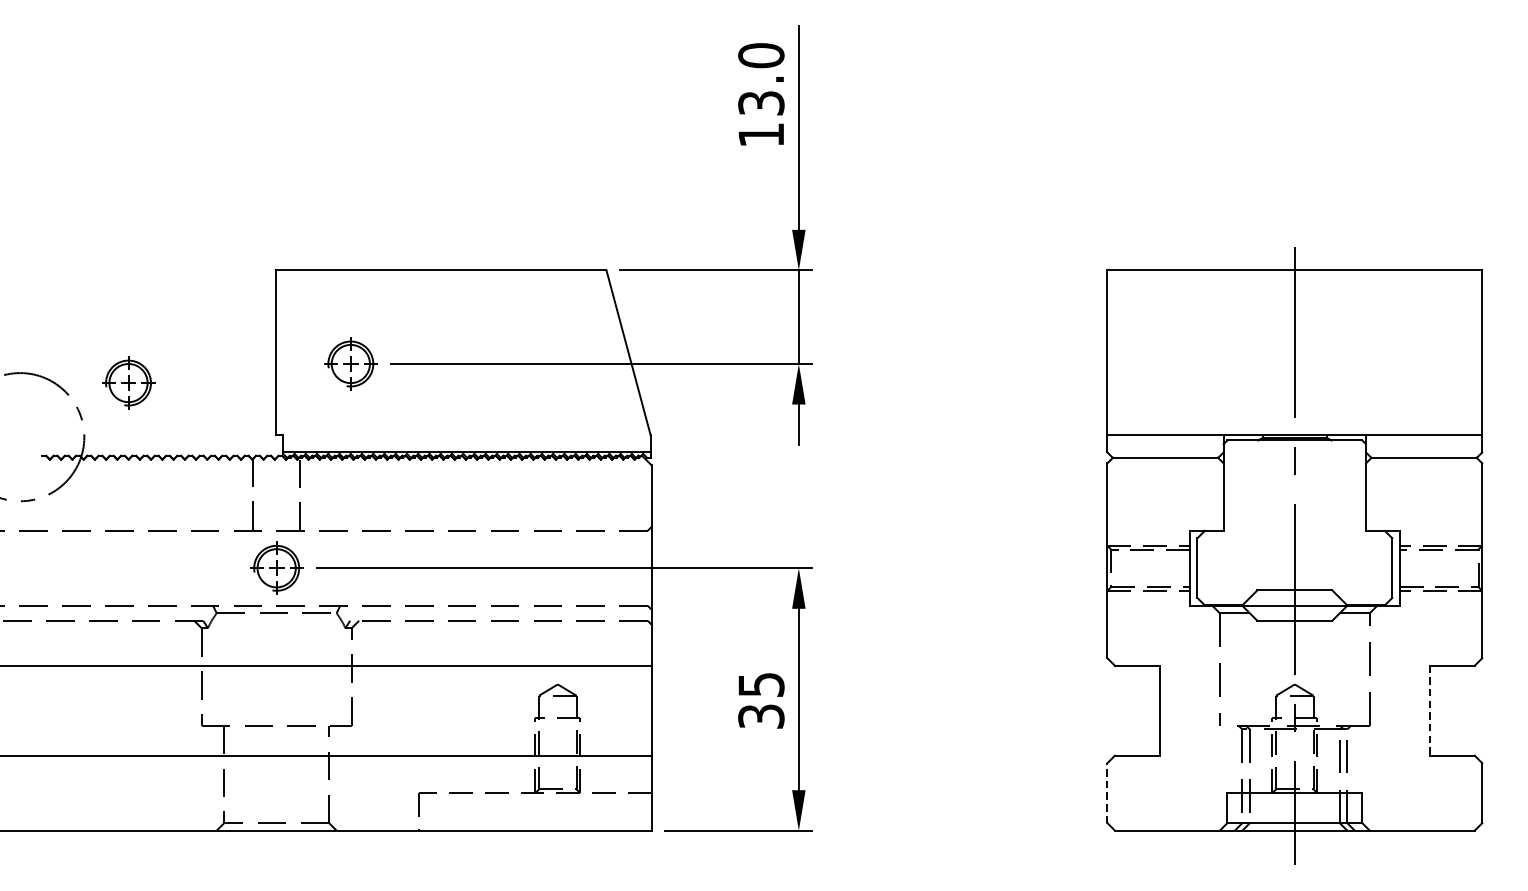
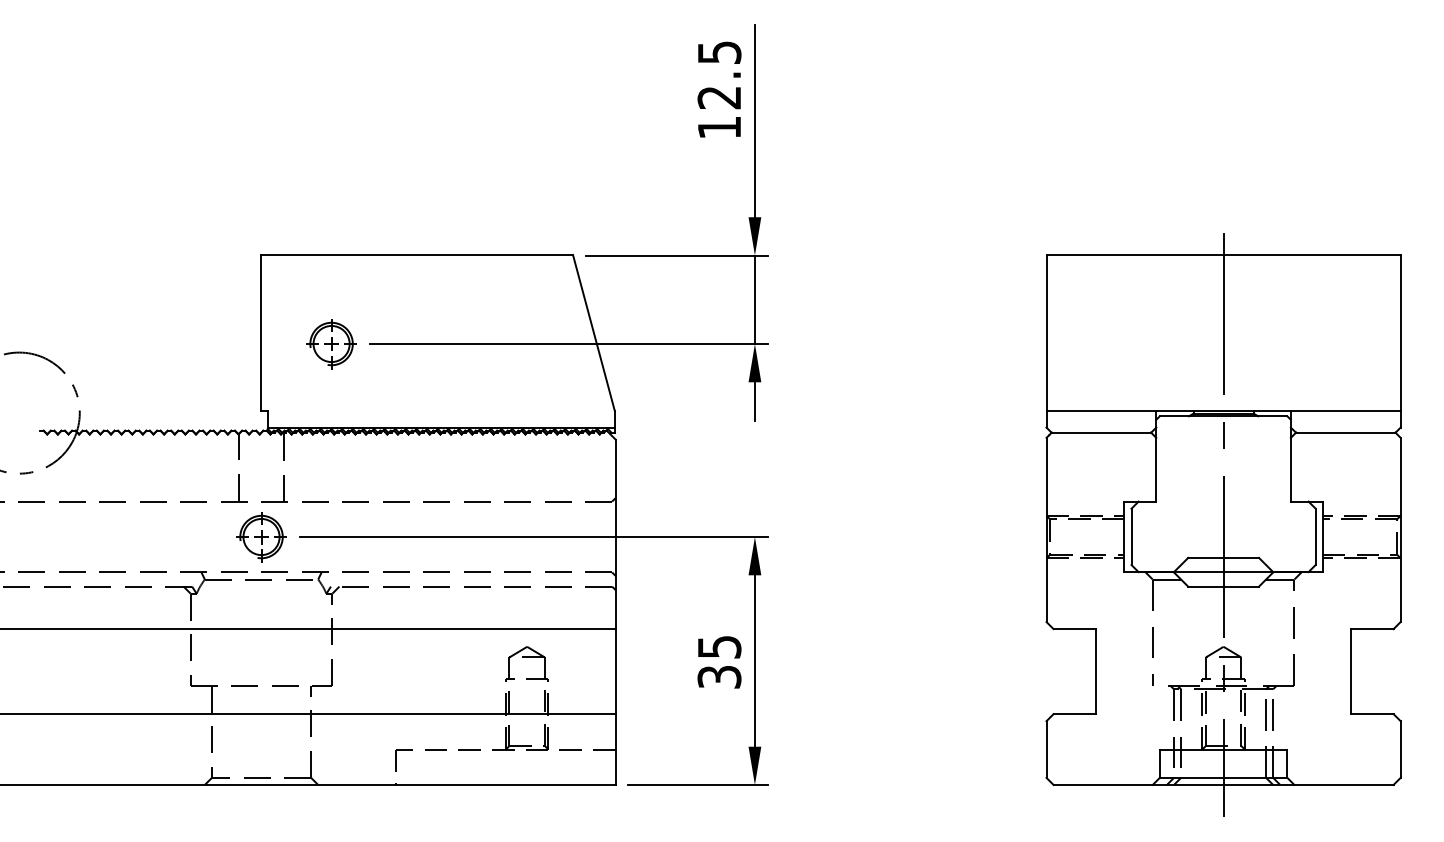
text: (761, 78) -> (719, 74), 13.0 -> 12.5
part: (128, 383) -> (121, 362), removed
line: (1430, 711) -> (1351, 672), dashed -> solid
line: (1107, 793) -> (1046, 749), dashed -> solid

